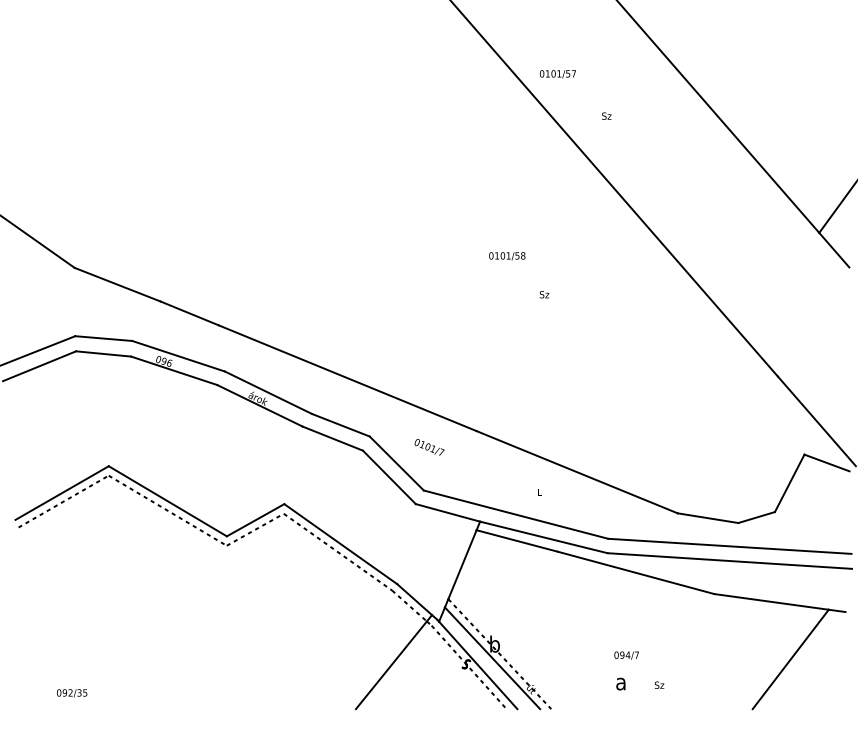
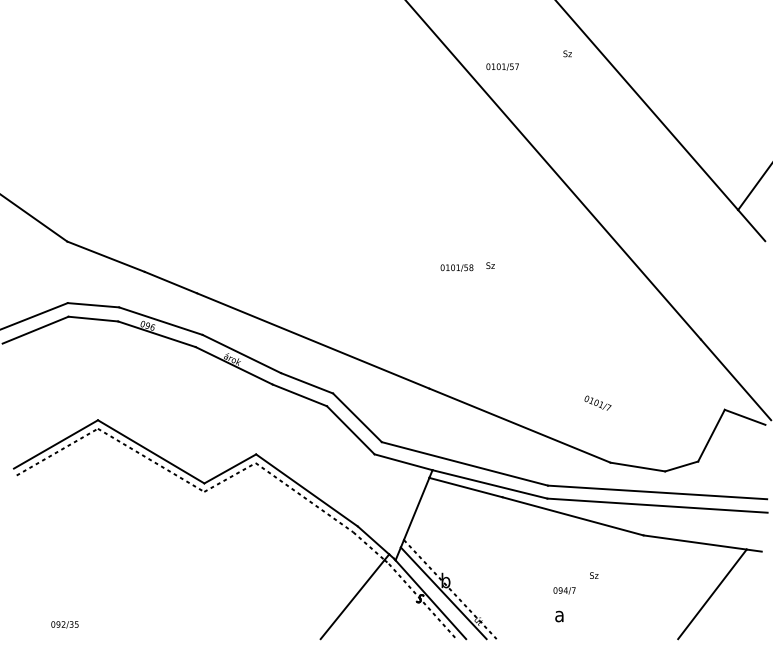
text: (606, 115) -> (567, 53), moved
text: (506, 255) -> (456, 267), moved
text: (429, 446) -> (597, 402), moved
text: (659, 685) -> (594, 575), moved

